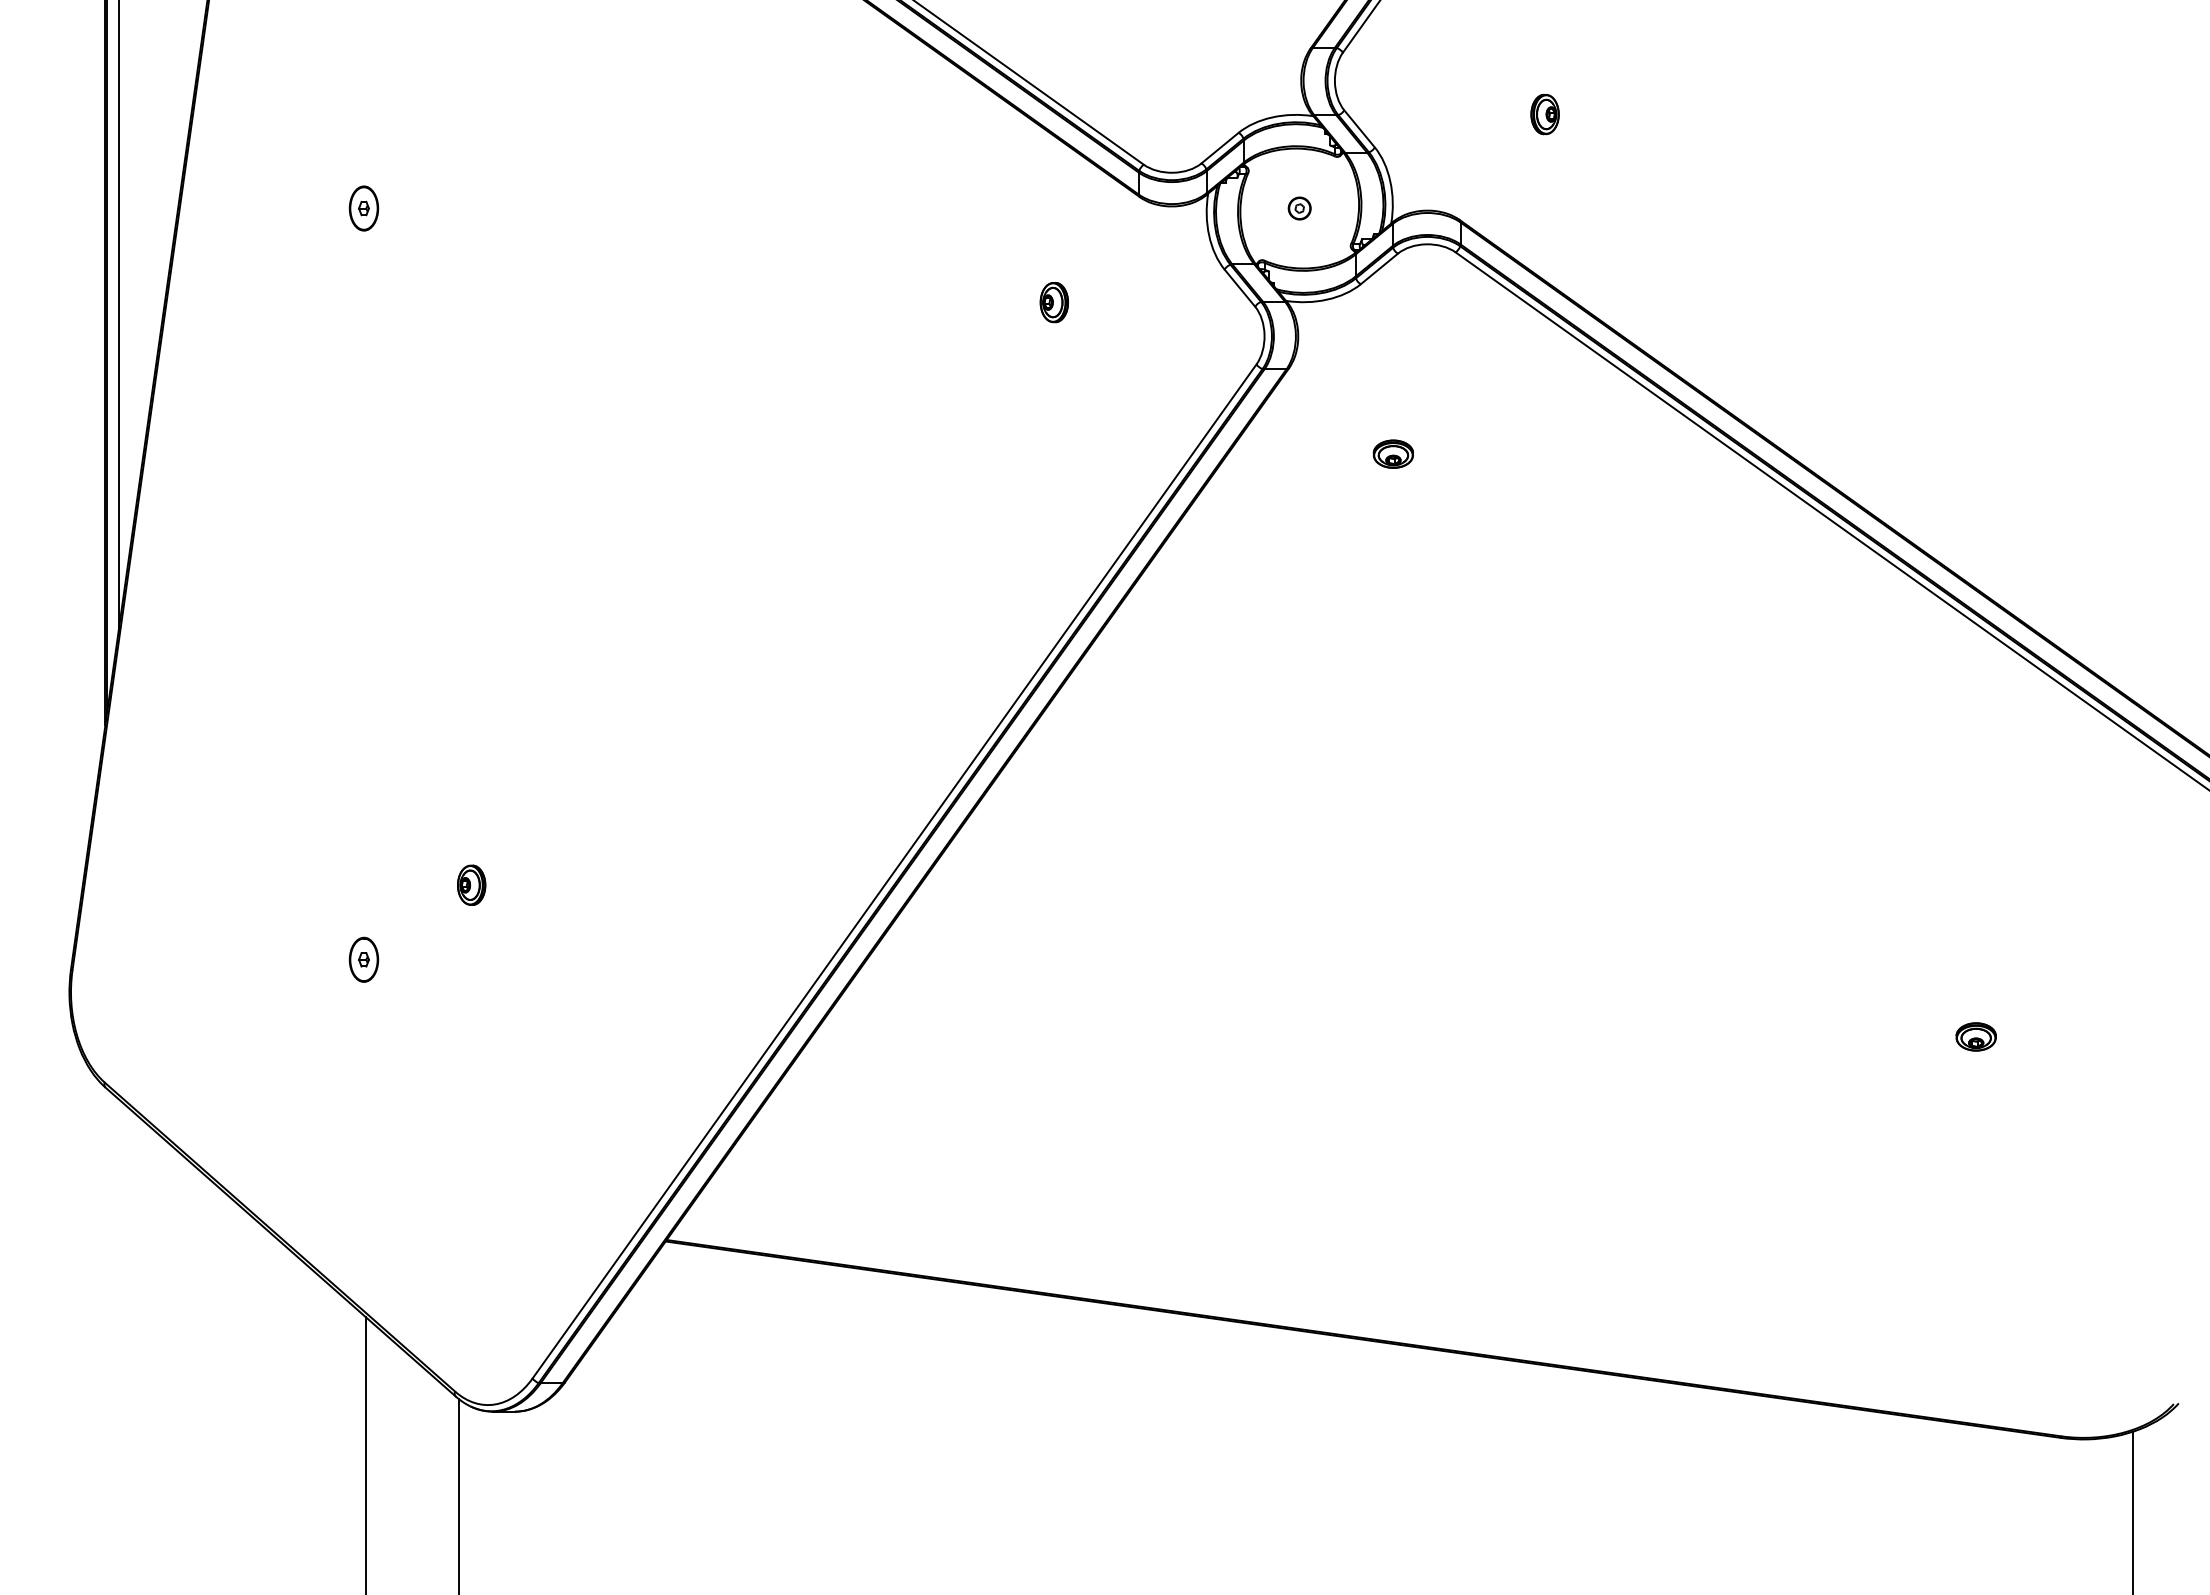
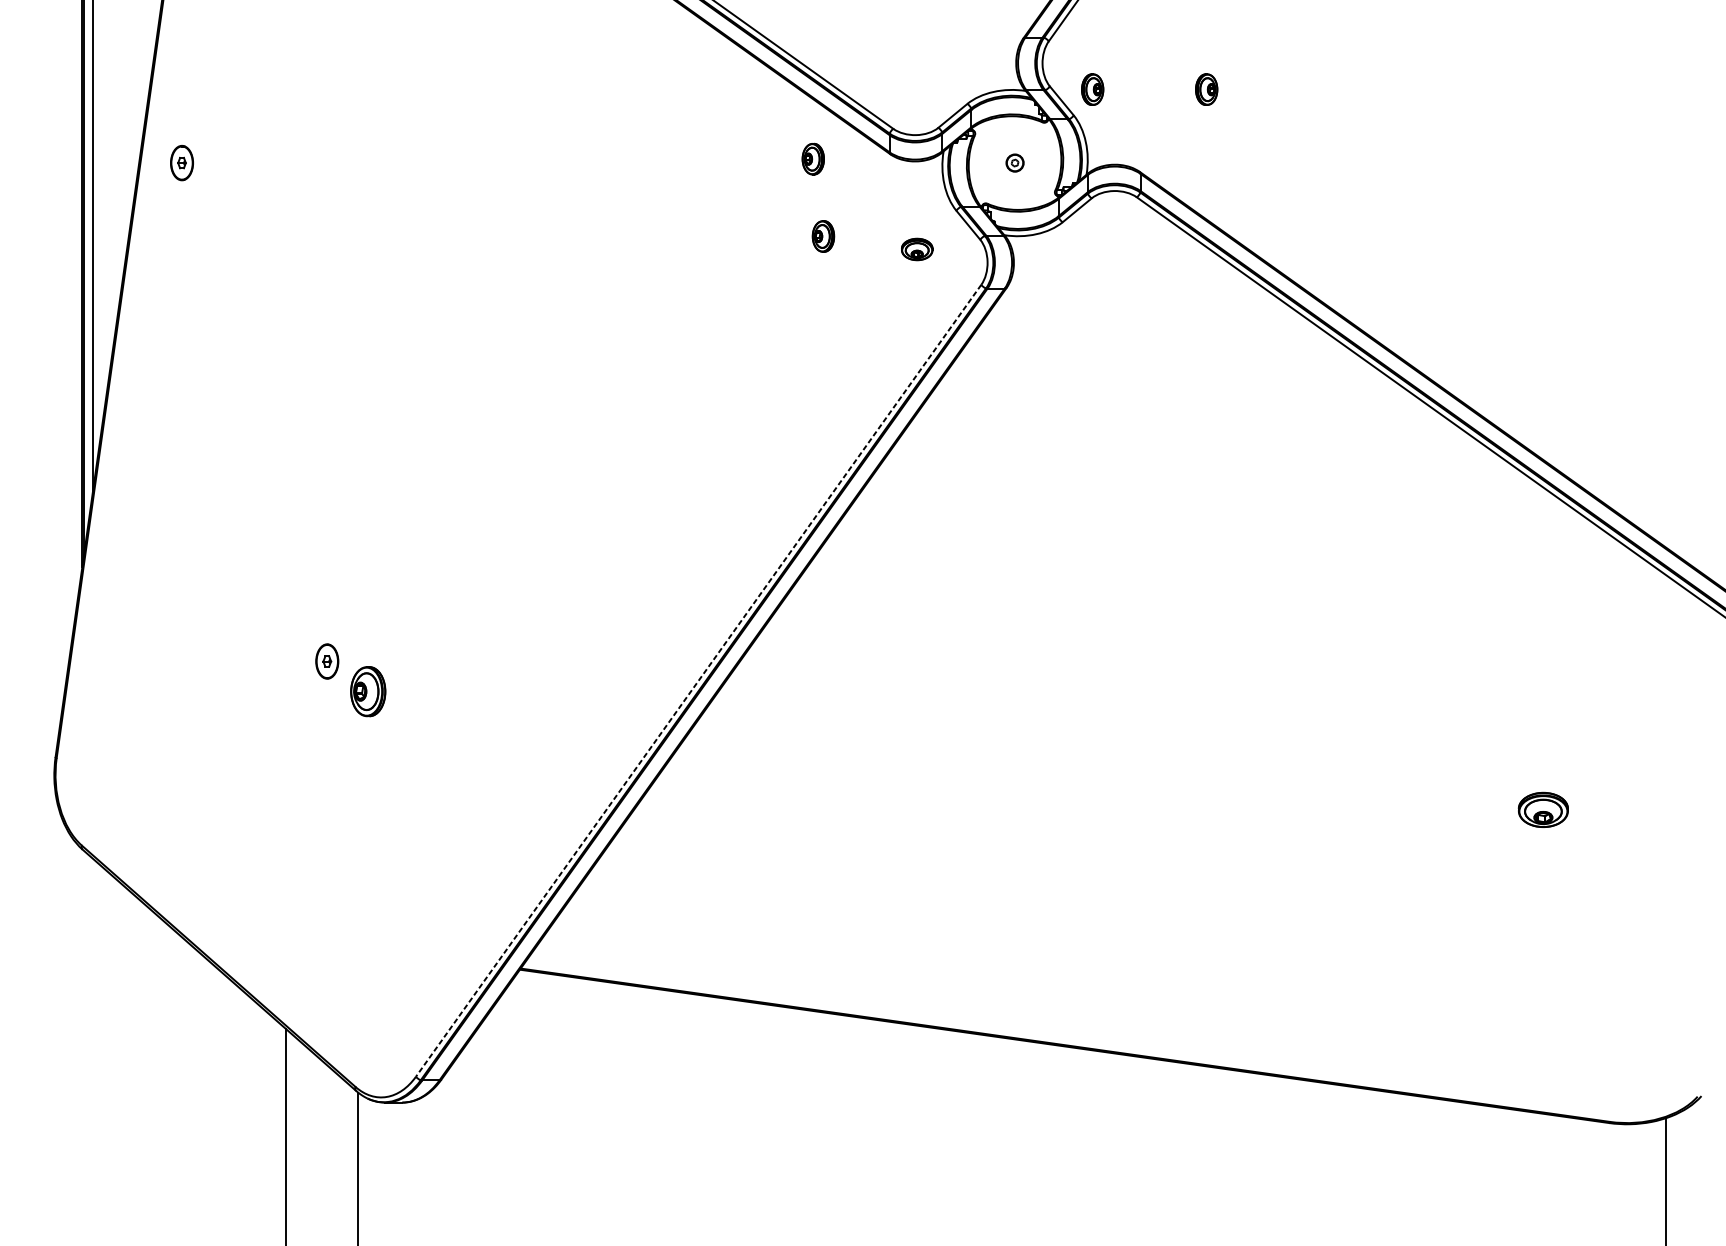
part: (1398, 114) -> (1092, 89), added
part: (1040, 203) -> (812, 159), added
part: (363, 208) -> (181, 163), moved
part: (1392, 453) -> (916, 248), moved
line: (894, 871) -> (698, 680), solid -> dashed
part: (471, 884) -> (368, 690), size x1.6
part: (363, 959) -> (326, 661), moved
part: (1975, 1036) -> (1542, 809), size x1.6

